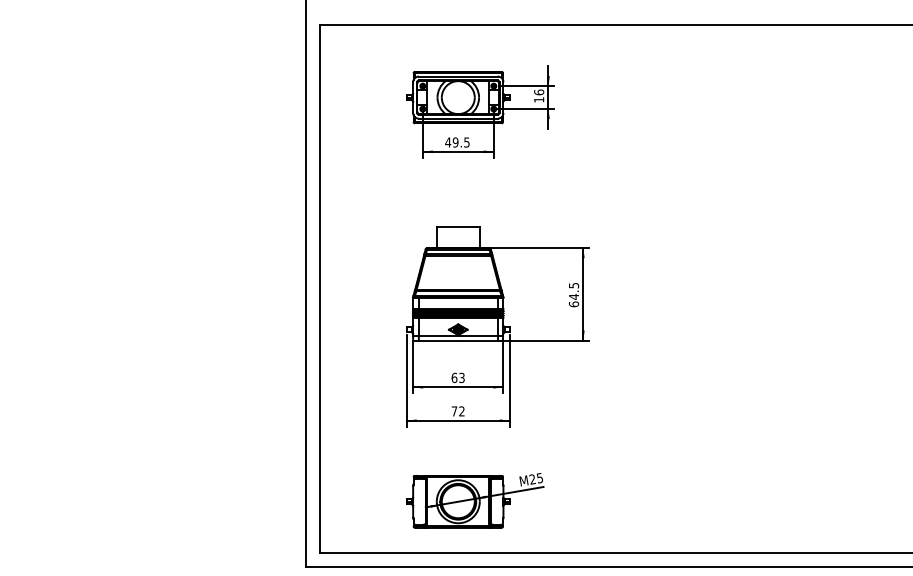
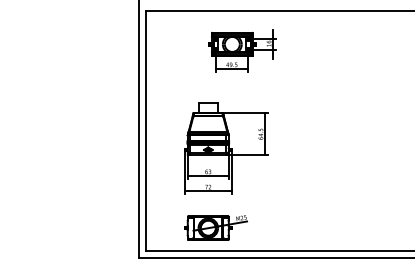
part: (480, 110) -> (242, 50), moved

